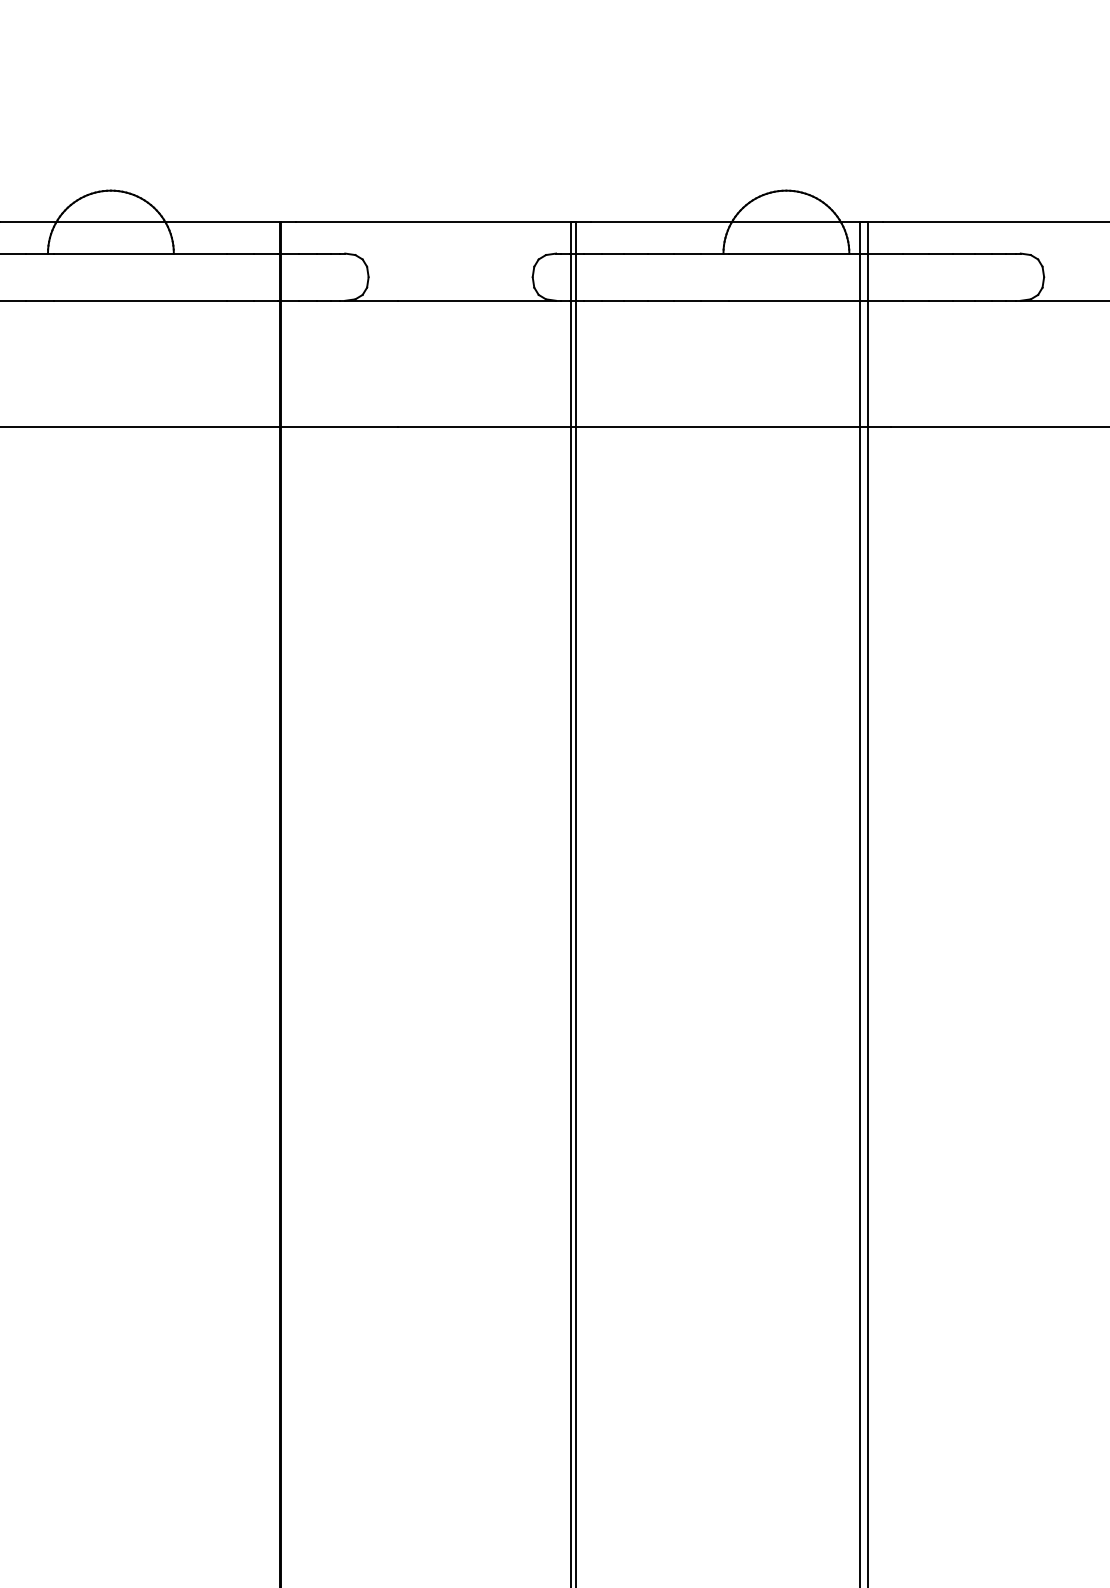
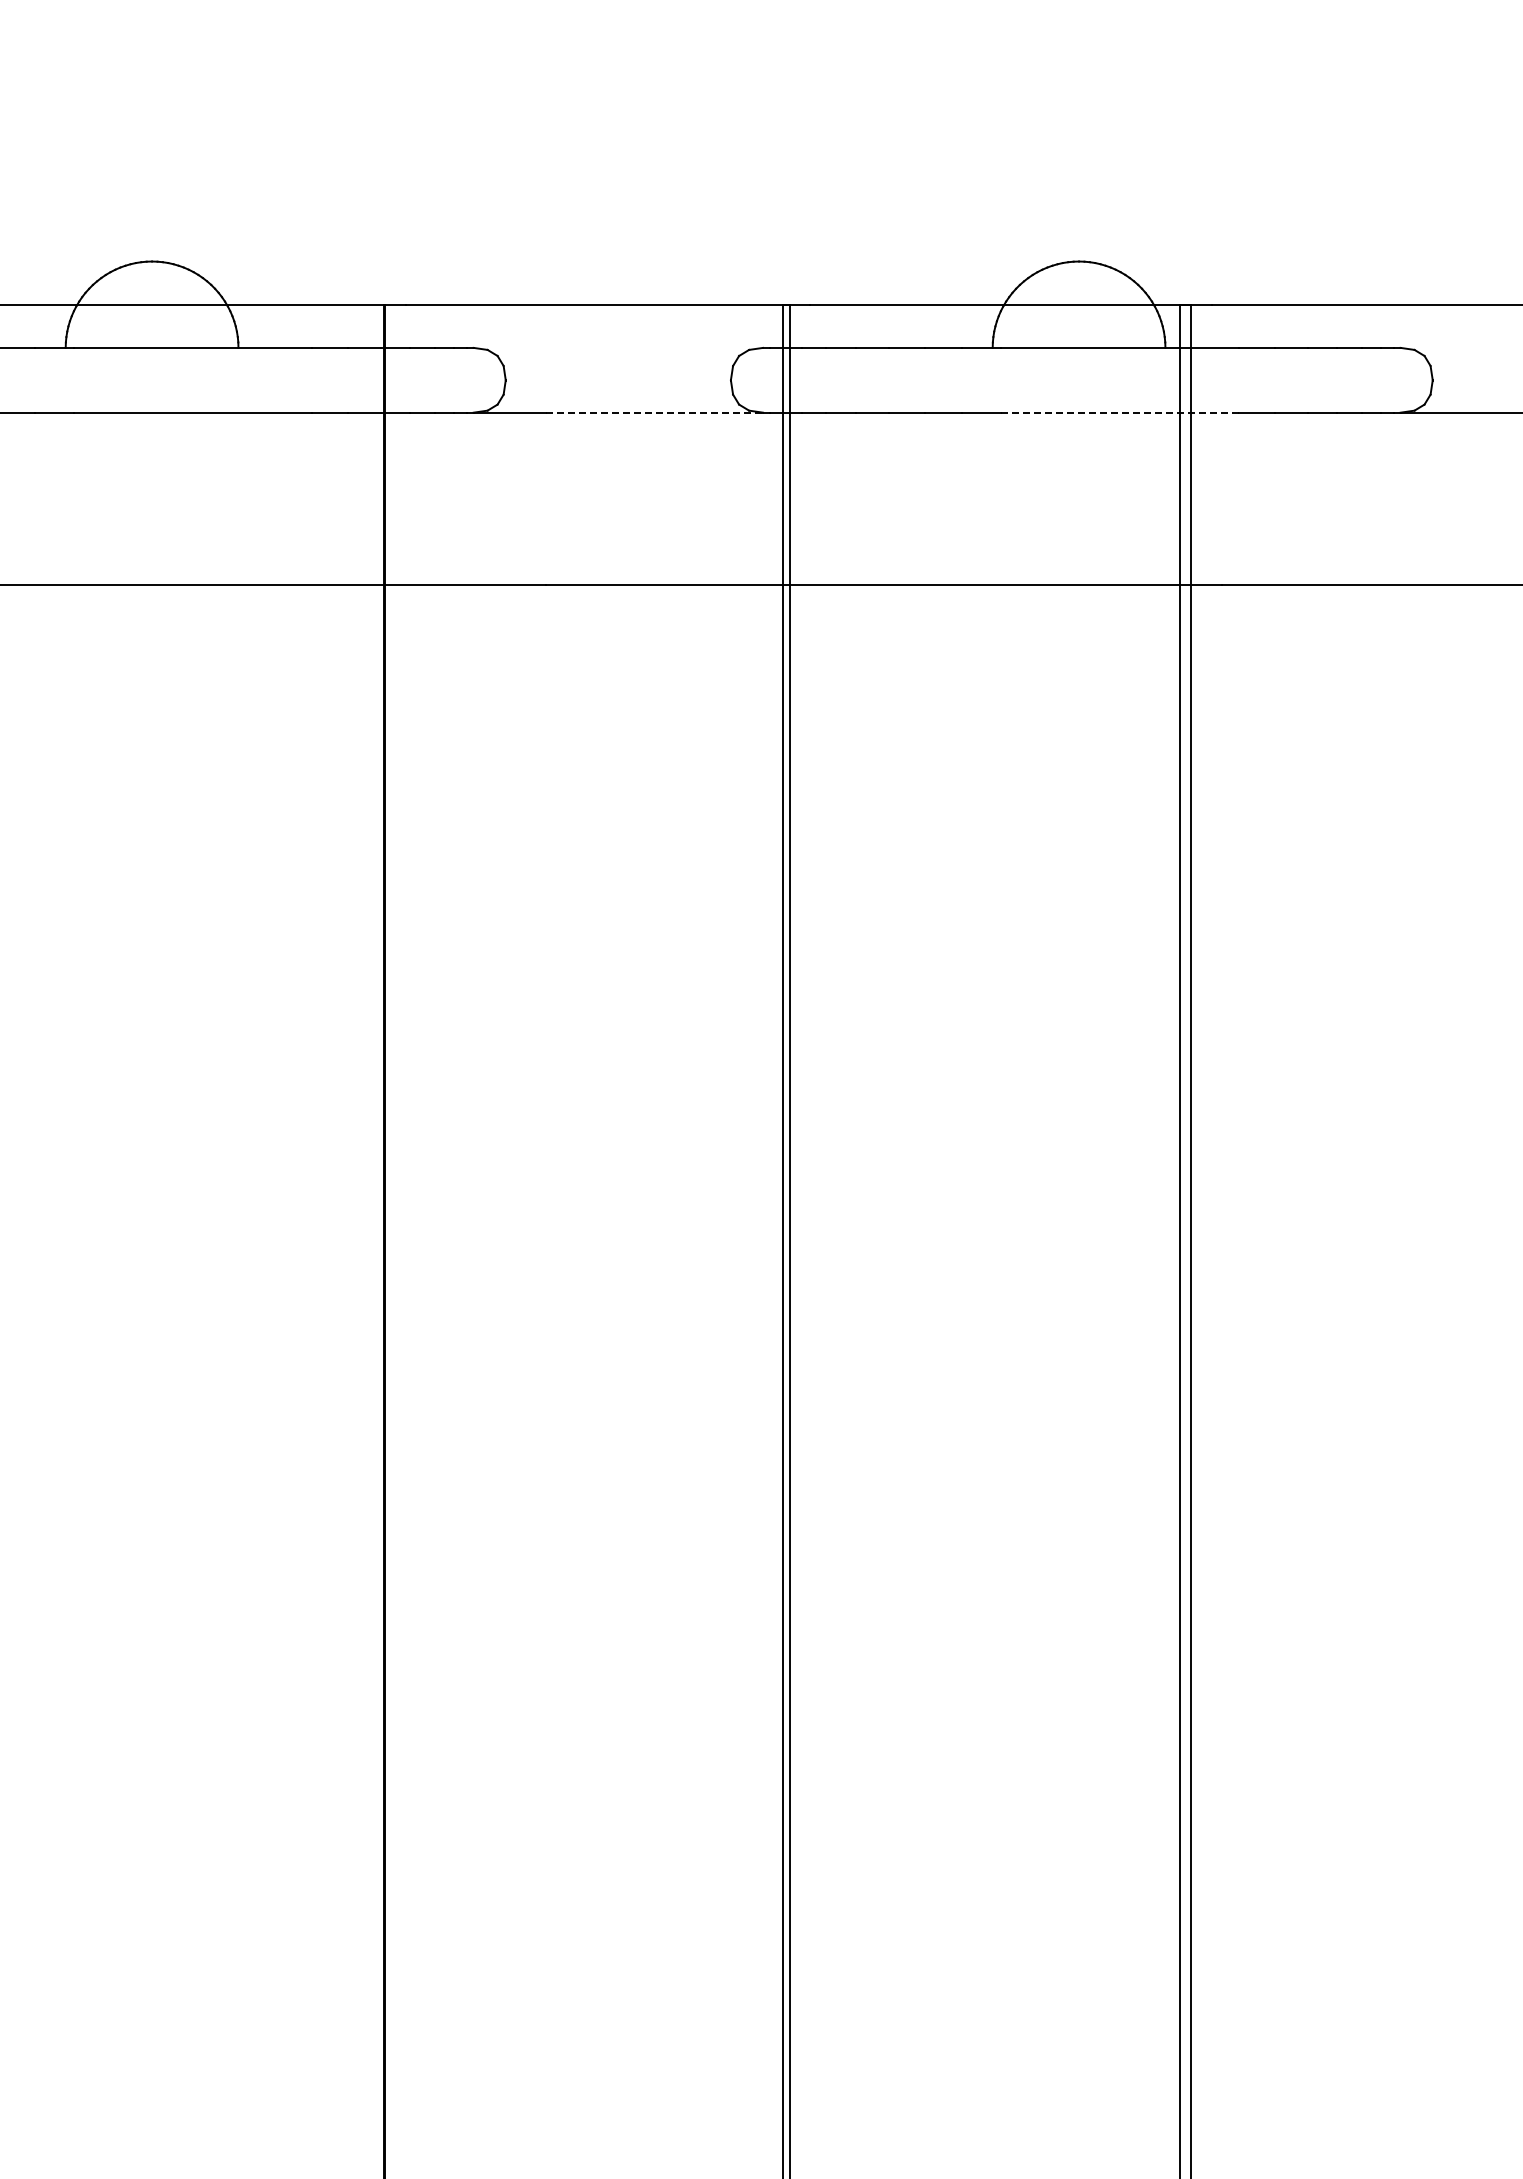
line: (477, 300) -> (654, 412), solid -> dashed
line: (816, 300) -> (1120, 412), solid -> dashed

